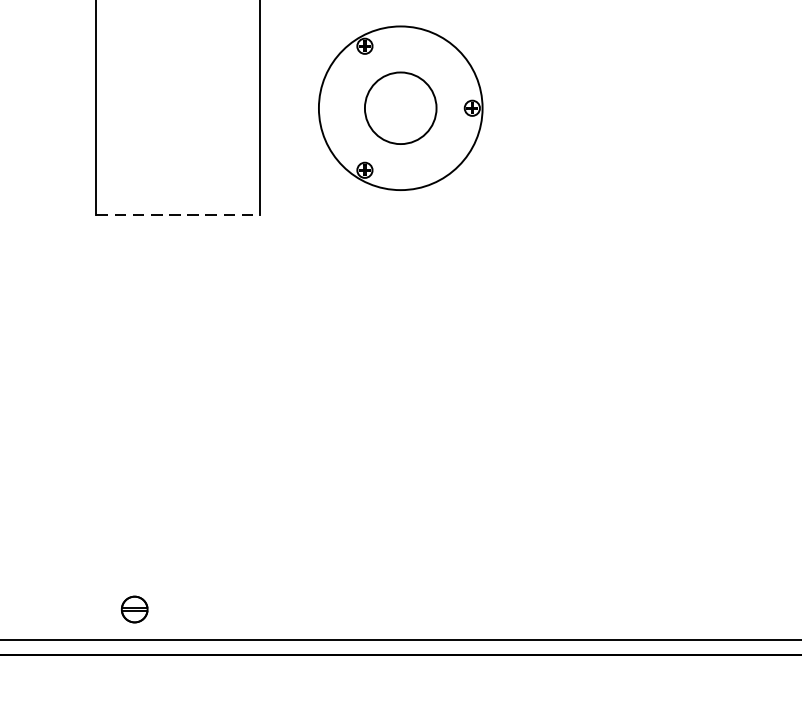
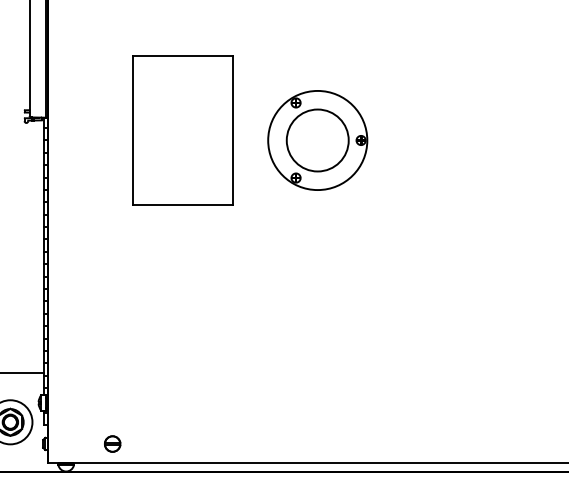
circle: (400, 108) -> (317, 140), size x1.43
line: (179, 215) -> (183, 205), dashed -> solid
part: (134, 608) -> (112, 443), moved

